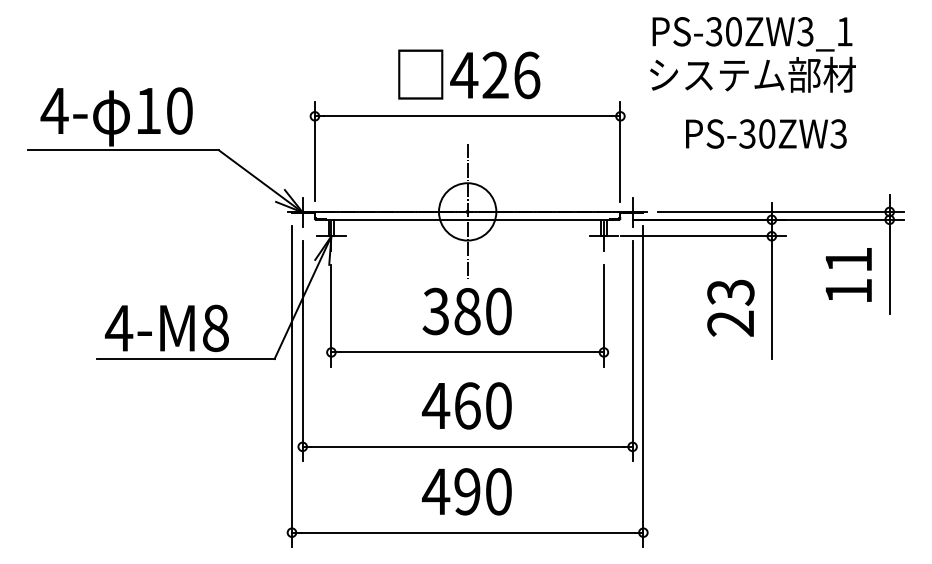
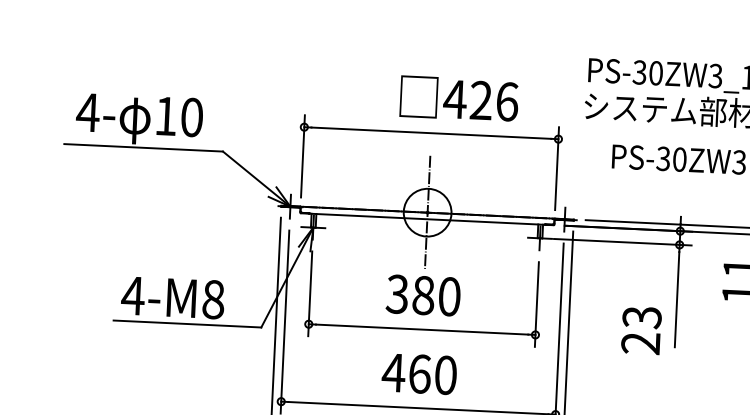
text: (469, 74) -> (459, 98), moved
text: (730, 307) -> (641, 329), moved

